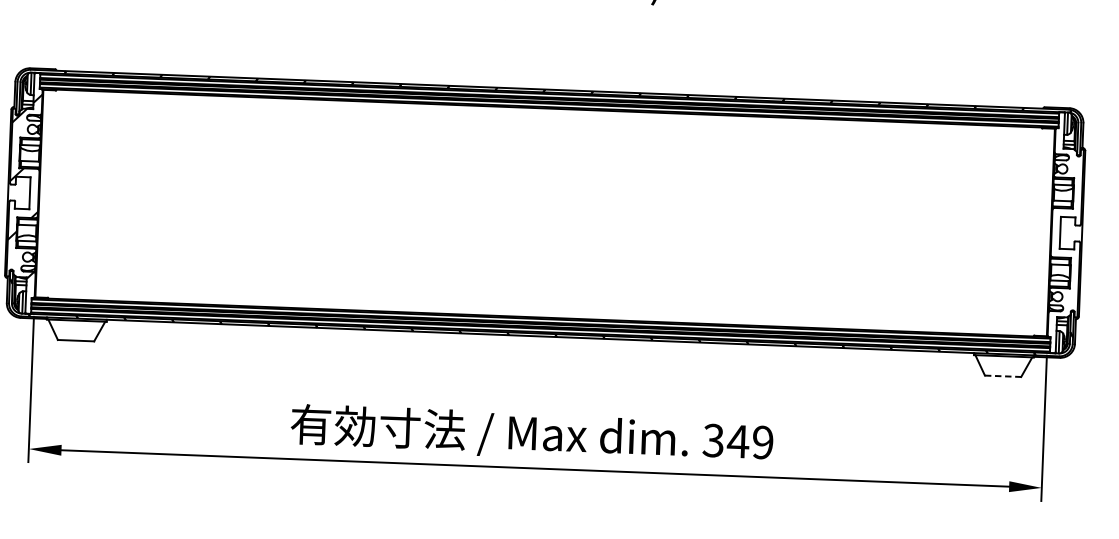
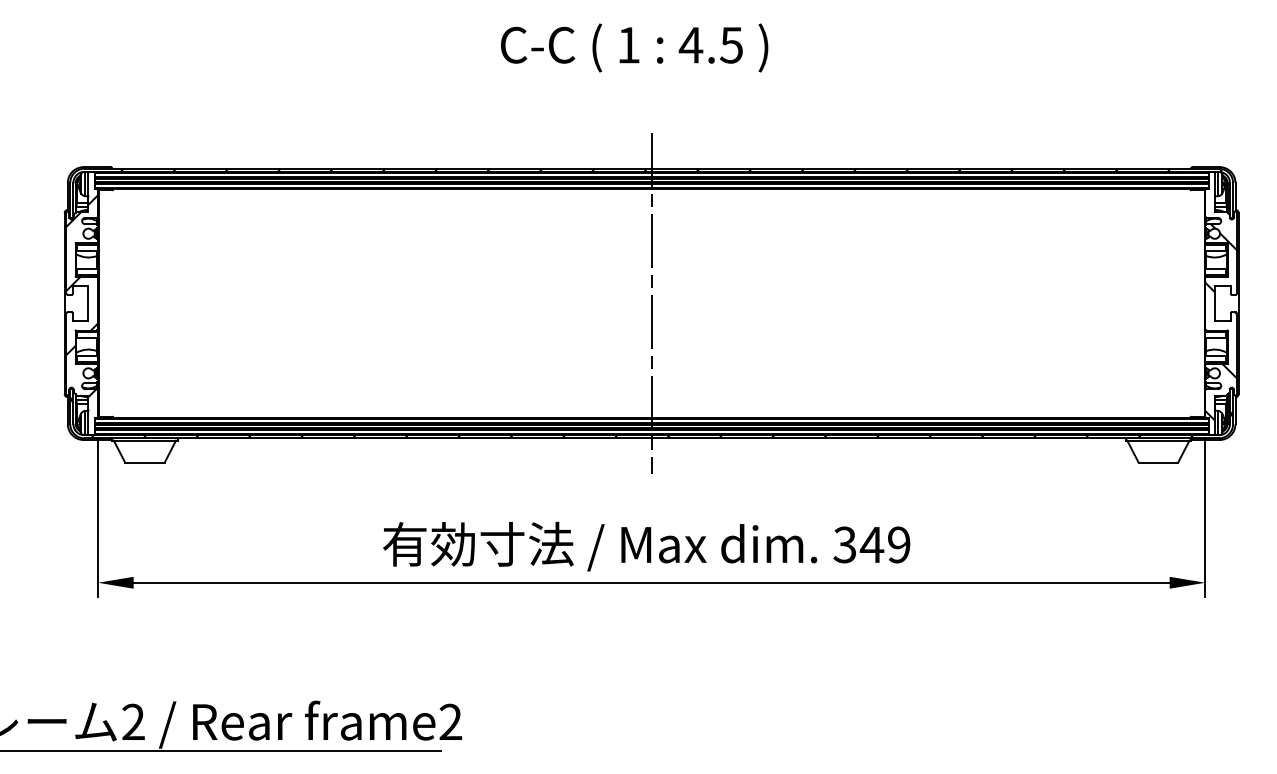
line: (544, 213) -> (651, 303), added
hatch: (1065, 250) -> (1221, 322), added
line: (1003, 376) -> (1158, 462), dashed -> solid

